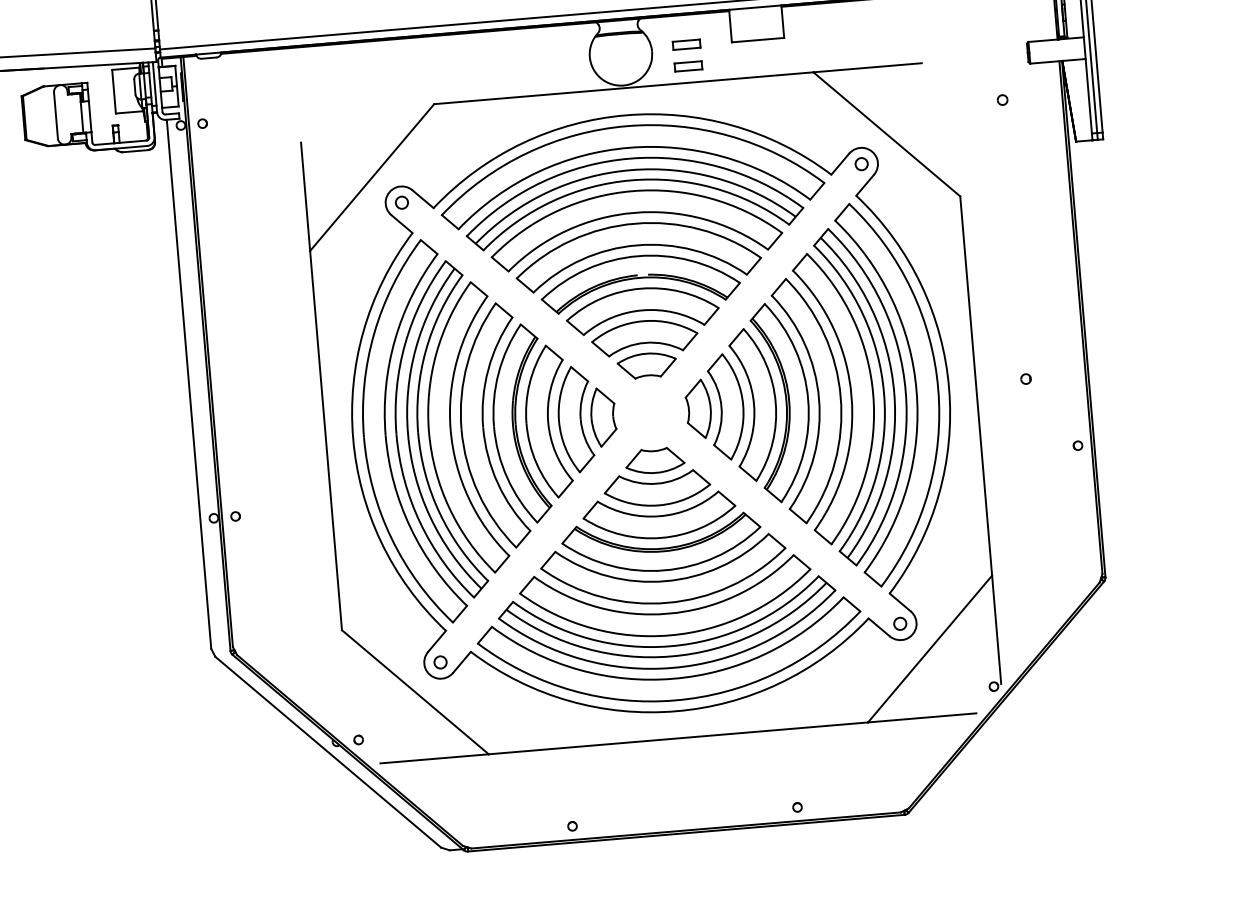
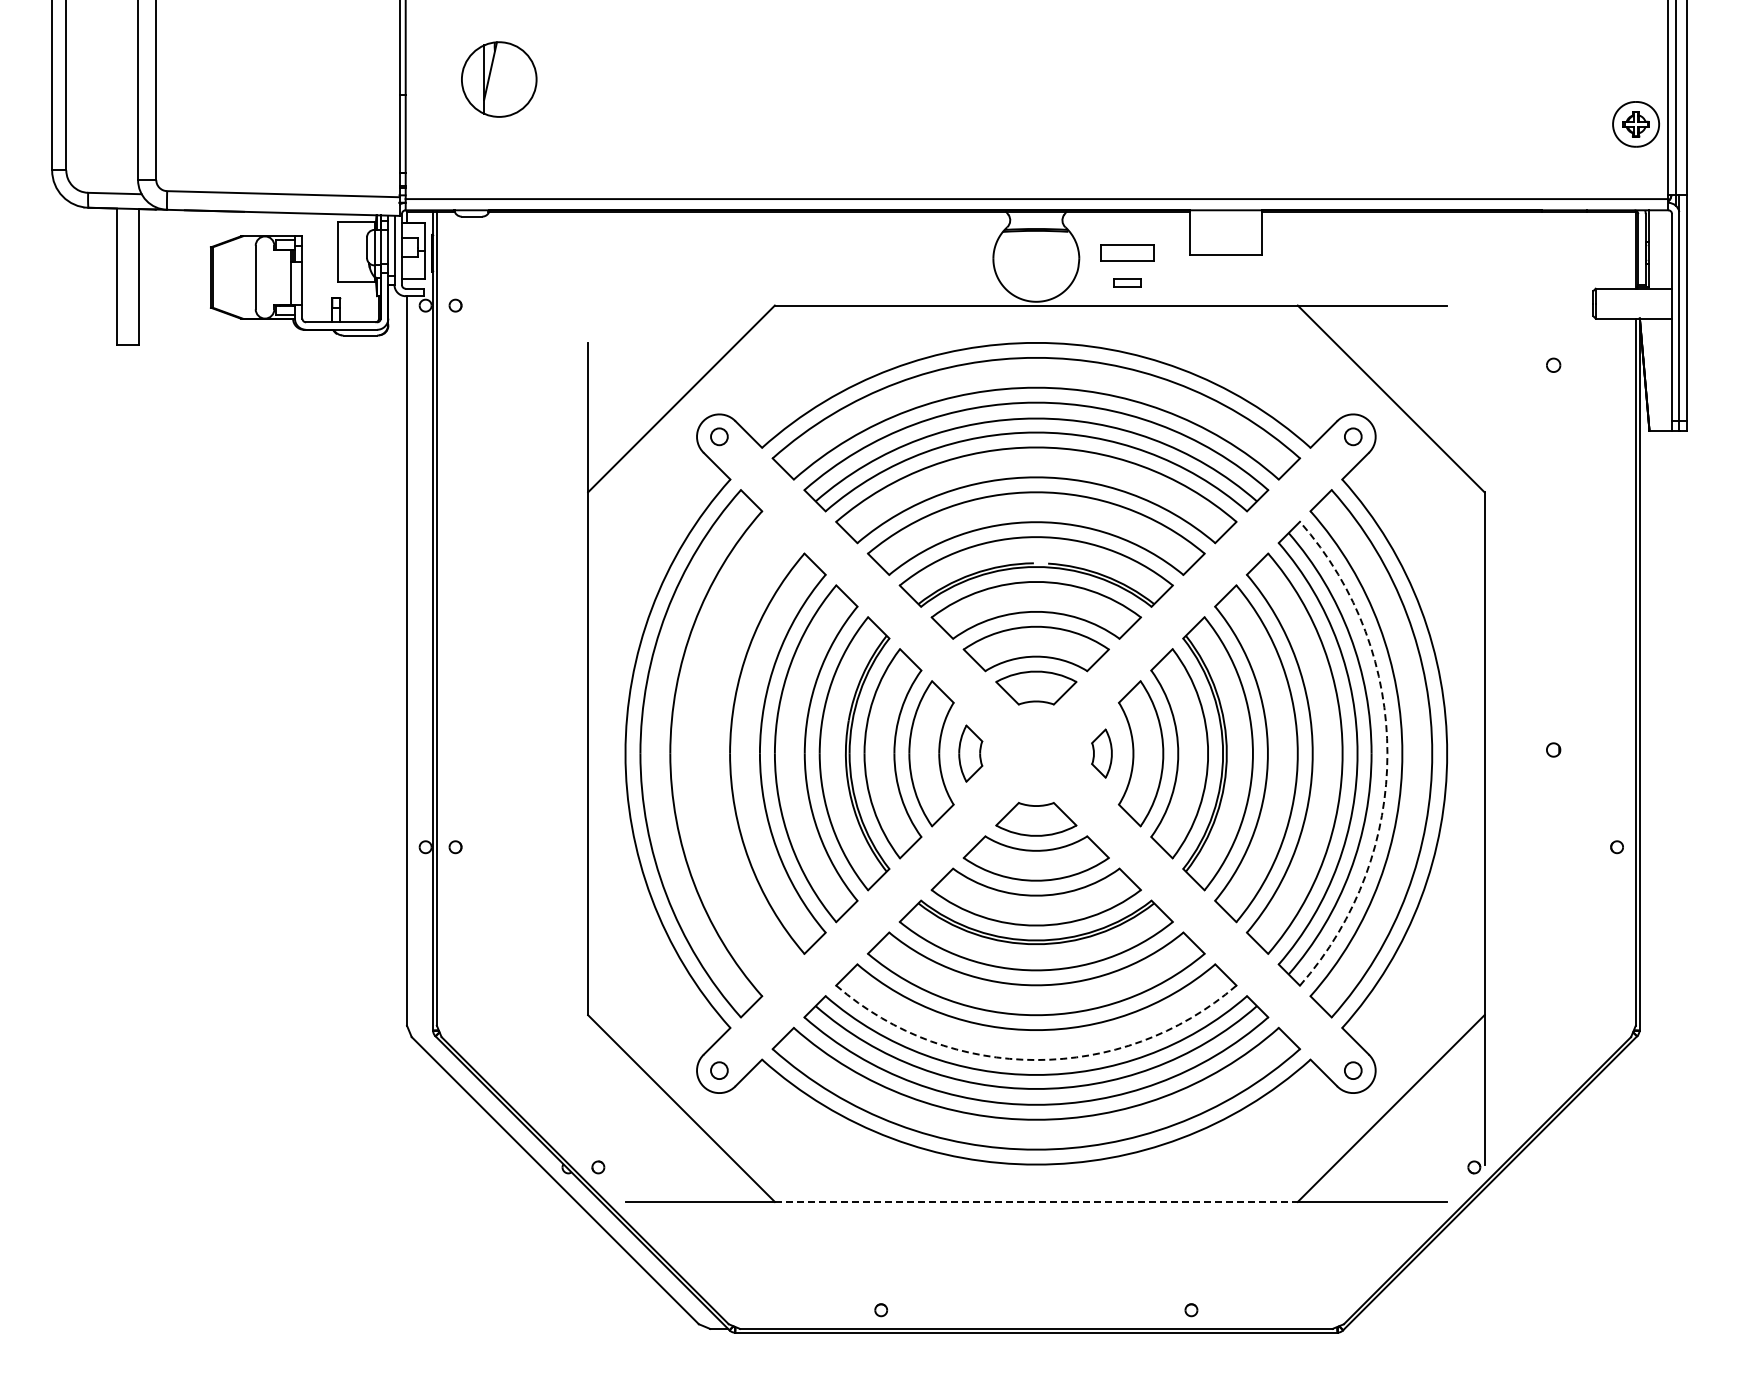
part: (686, 44) -> (1127, 253), size x1.4
part: (688, 66) -> (1127, 283), size x0.7
arc: (905, 391) -> (1387, 753), solid -> dashed
part: (698, 409) -> (1101, 753), size x0.6
part: (603, 417) -> (970, 753), size x0.7
part: (418, 430) -> (716, 750), removed
arc: (669, 635) -> (1036, 1060), solid -> dashed
line: (678, 738) -> (1036, 1201), solid -> dashed

